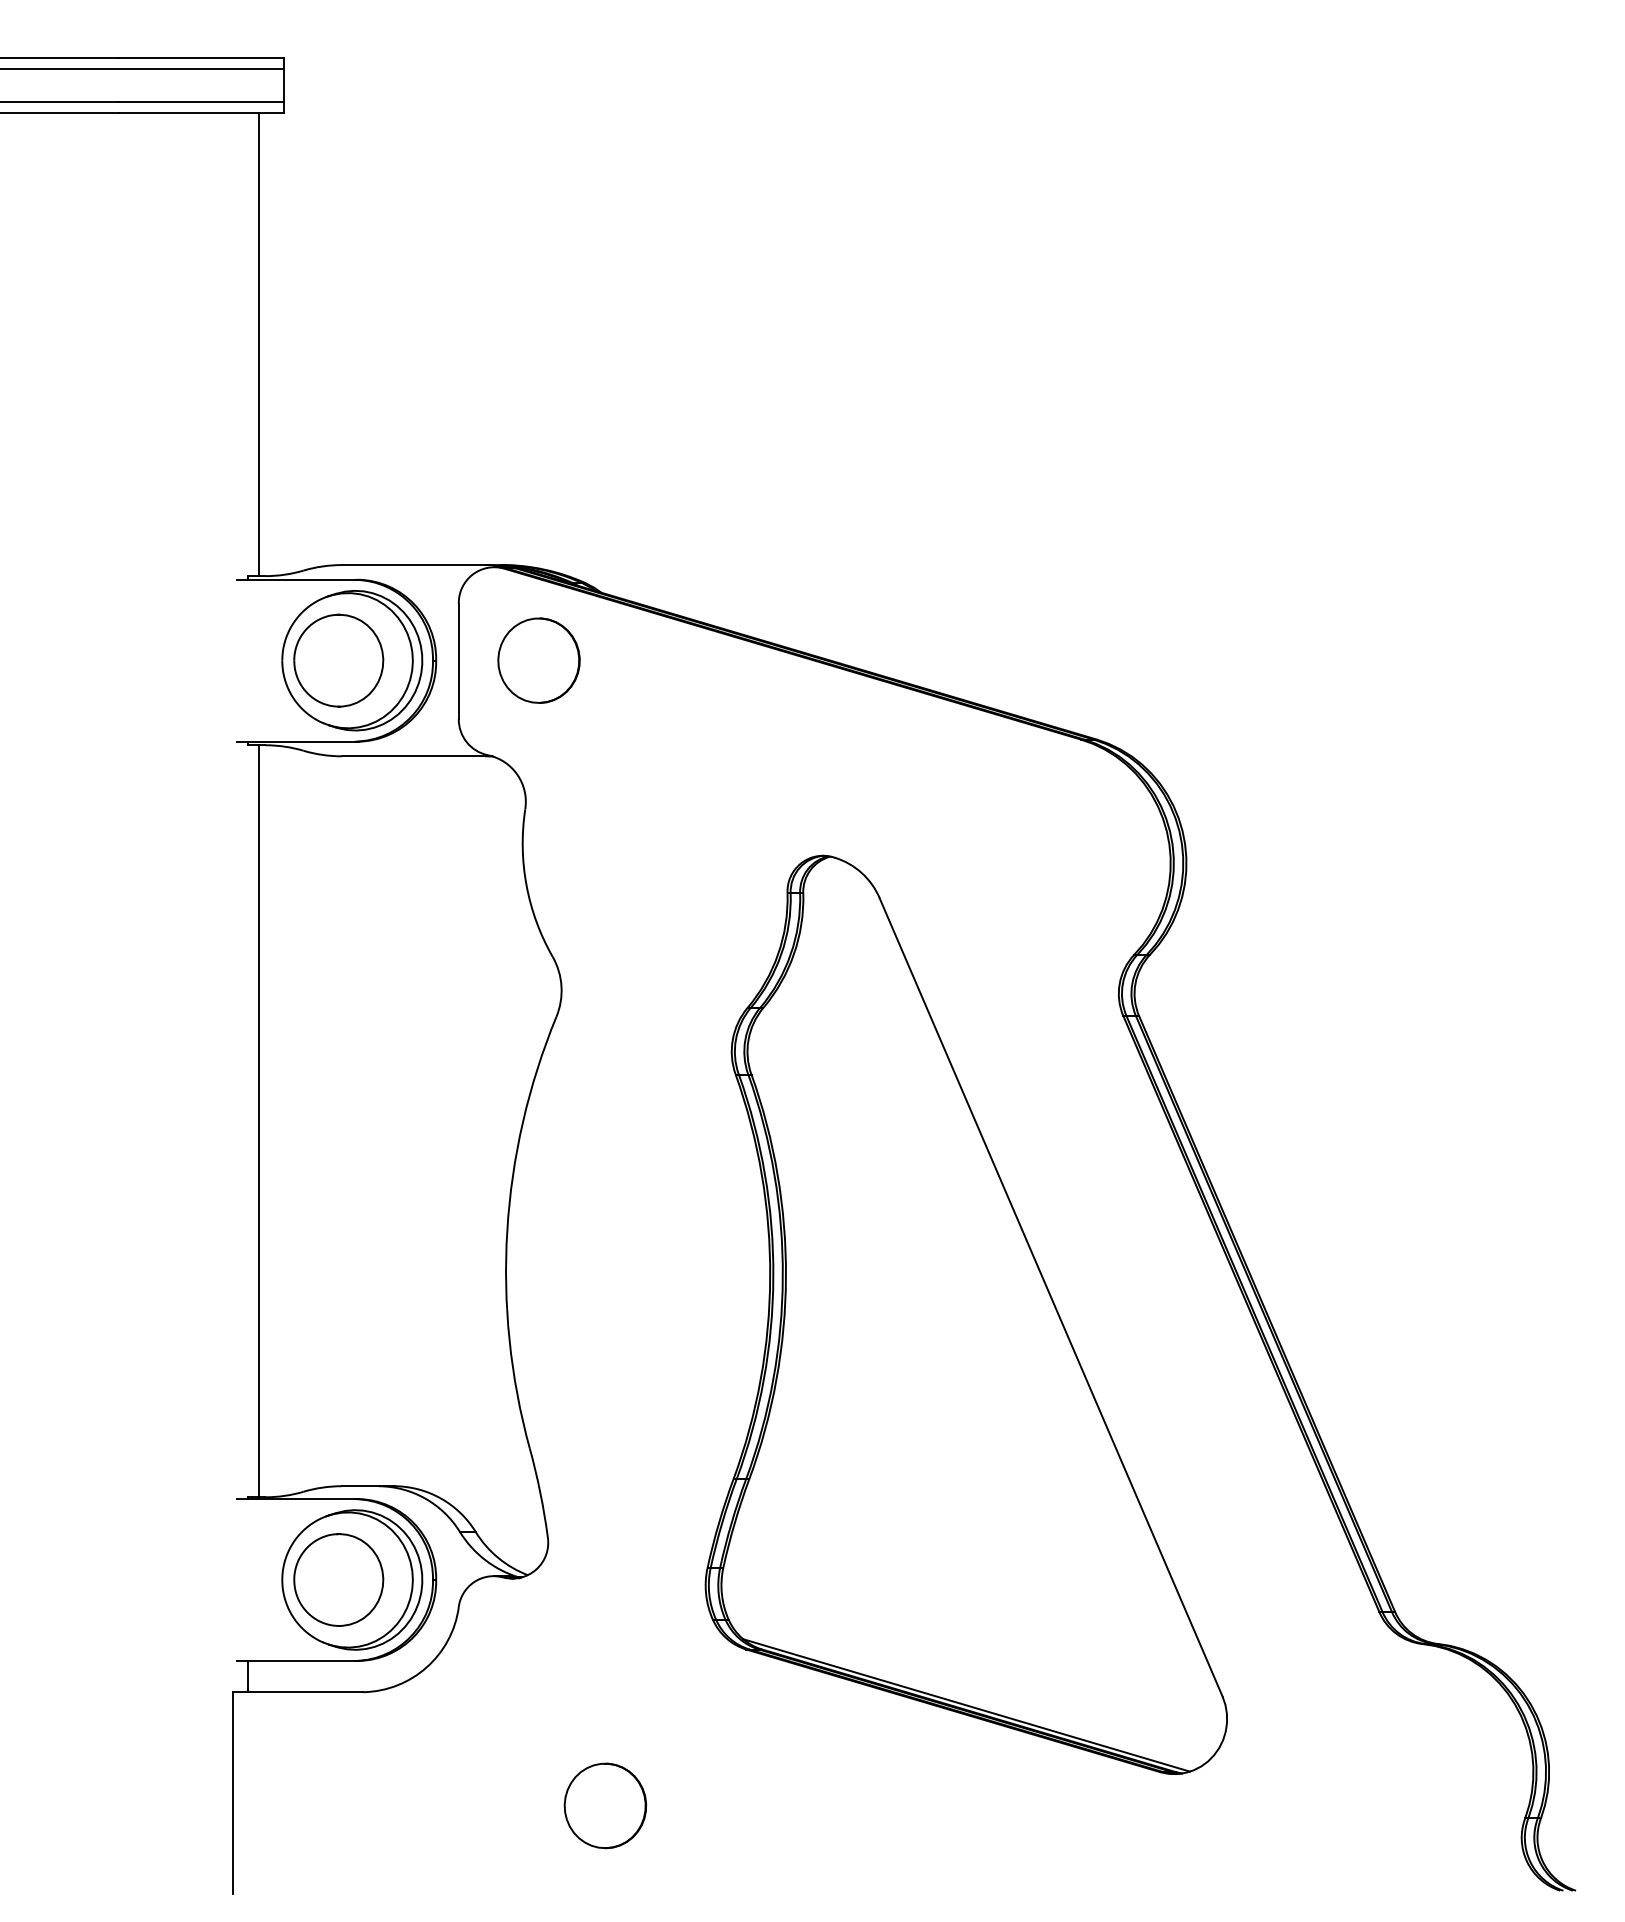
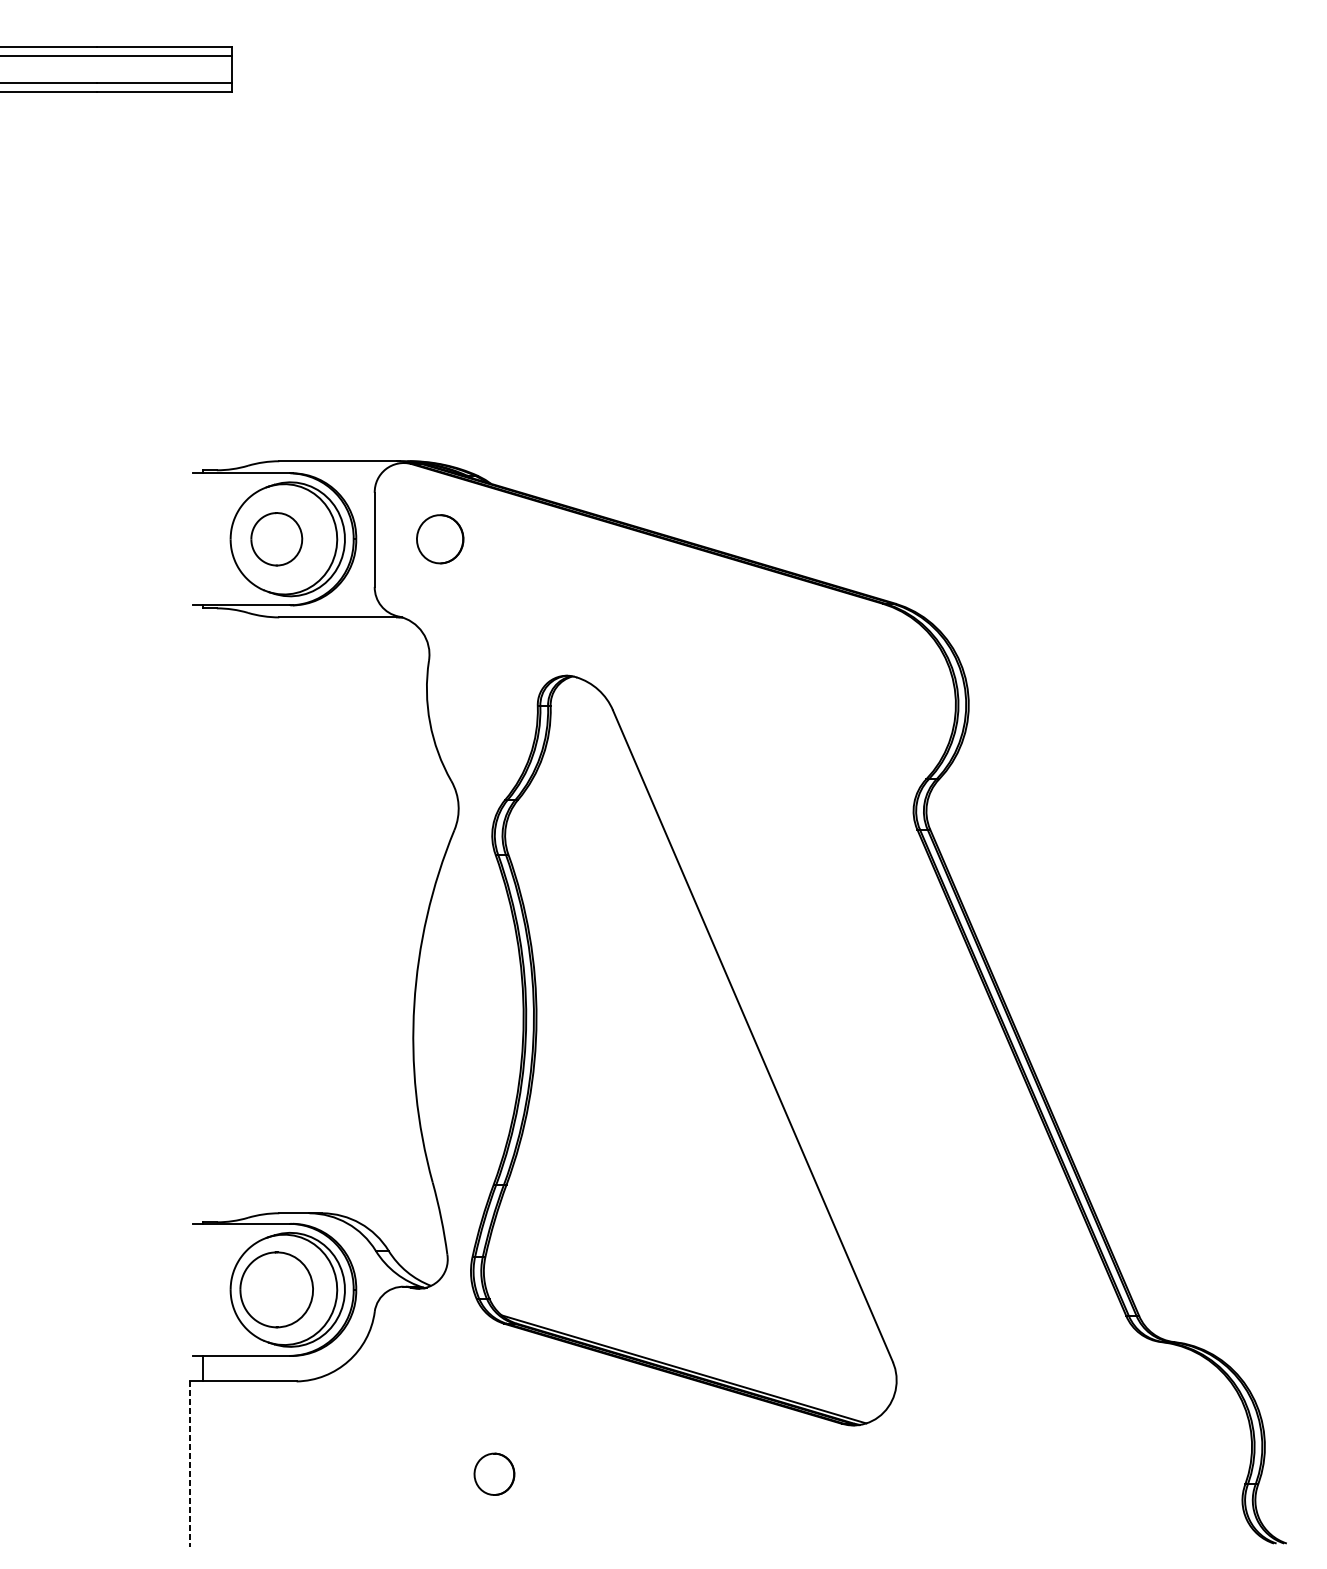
line: (258, 344) -> (211, 281), removed
part: (338, 660) -> (276, 539), size x0.7
part: (538, 660) -> (439, 539), size x0.7
line: (258, 1121) -> (211, 915), removed
part: (965, 1314) -> (683, 1050), moved
line: (232, 1793) -> (189, 1464), solid -> dashed
part: (605, 1805) -> (494, 1473), size x0.6

